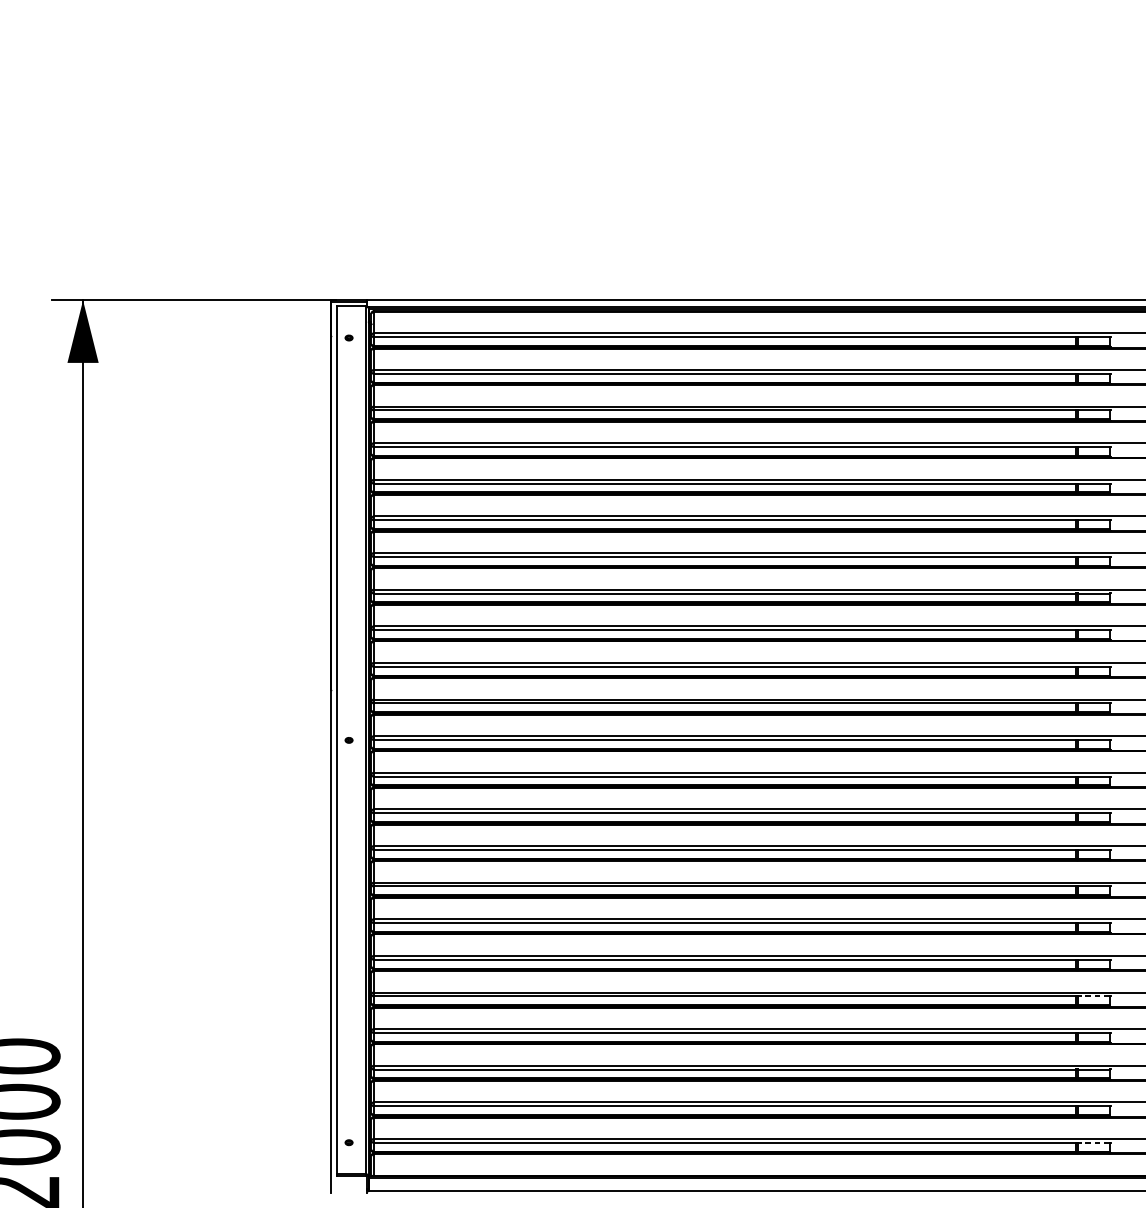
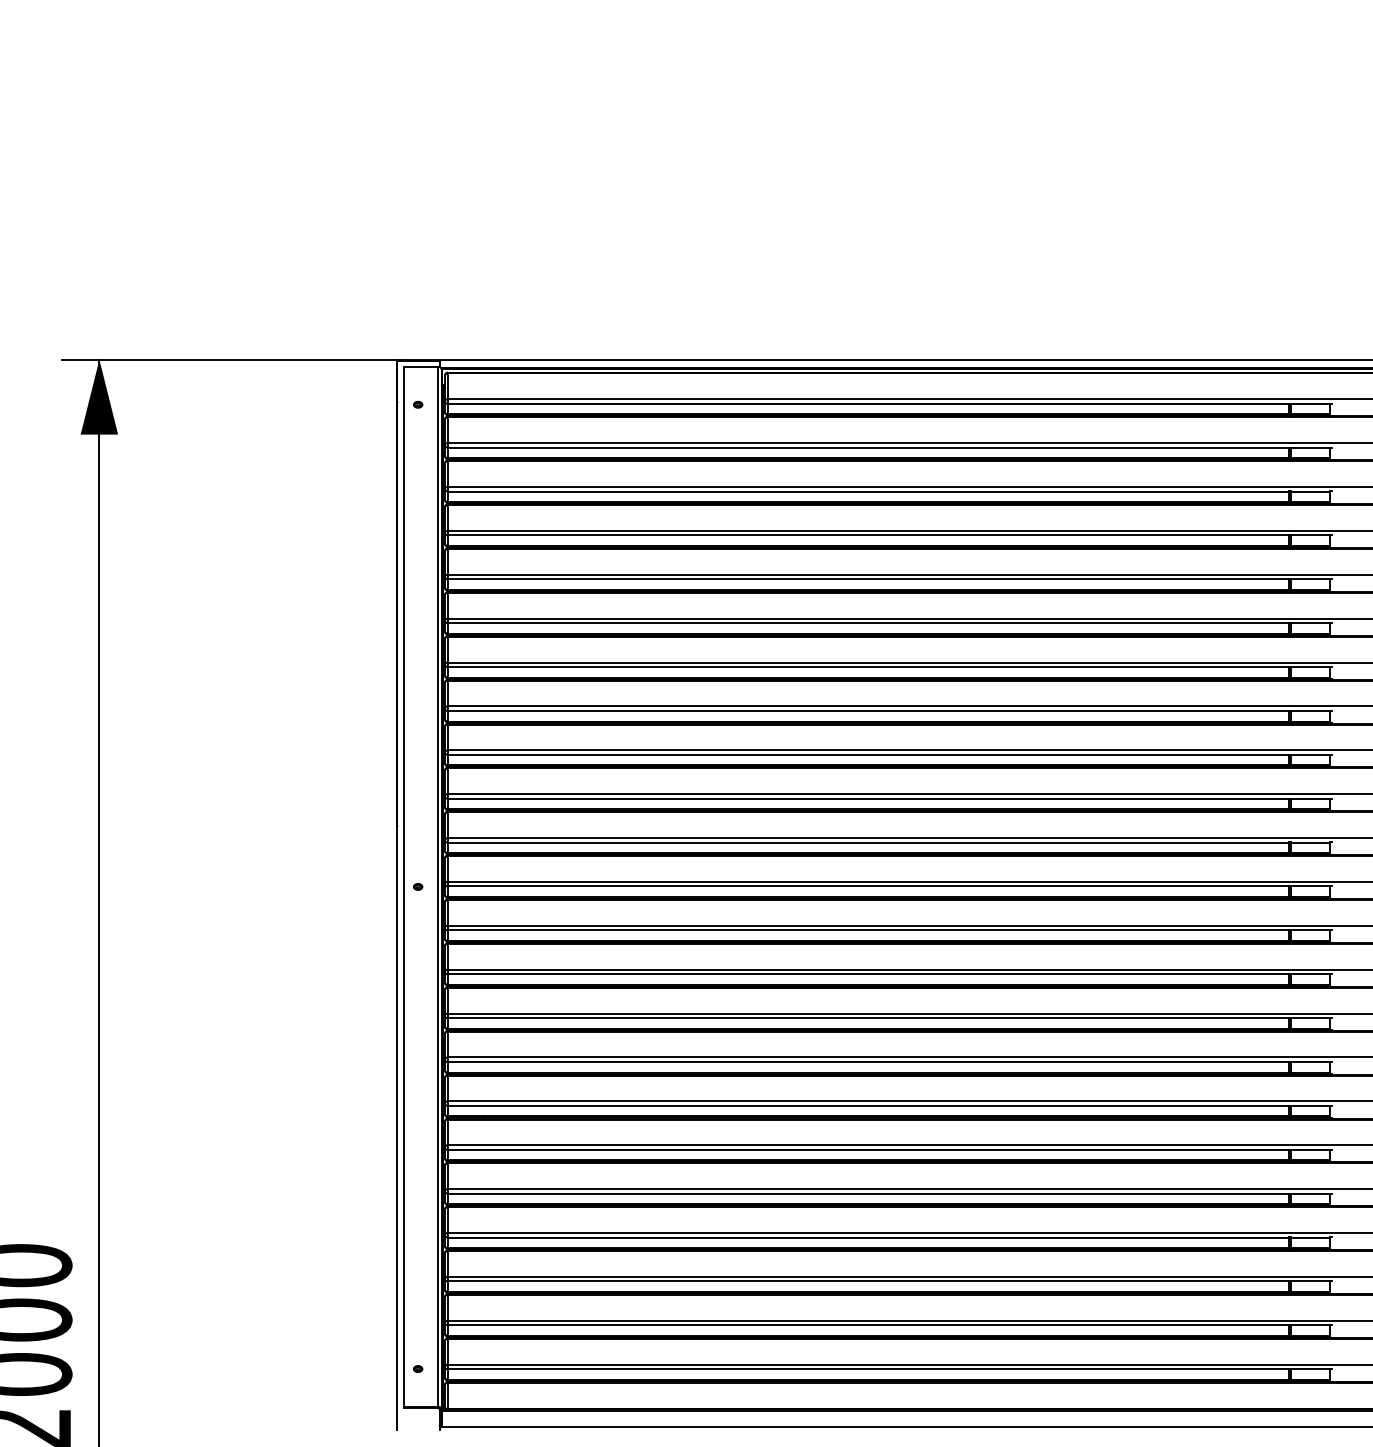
line: (1092, 996) -> (1309, 1193), dashed -> solid
line: (1092, 1143) -> (1309, 1369), dashed -> solid

